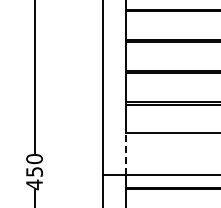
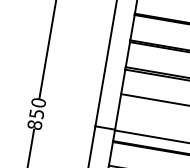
line: (125, 153) -> (117, 111), dashed -> solid
text: (34, 184) -> (34, 124), 450 -> 850

